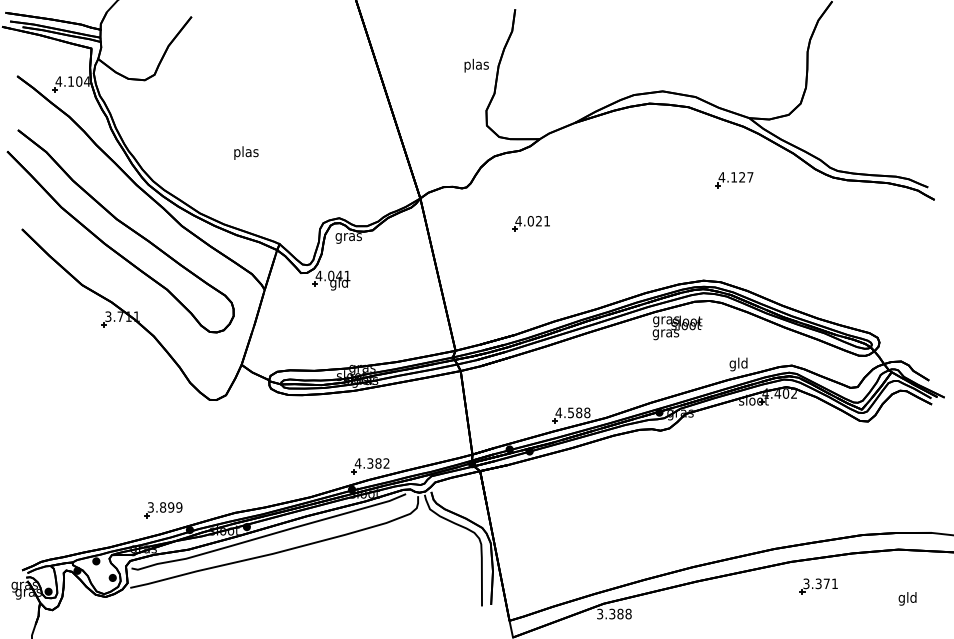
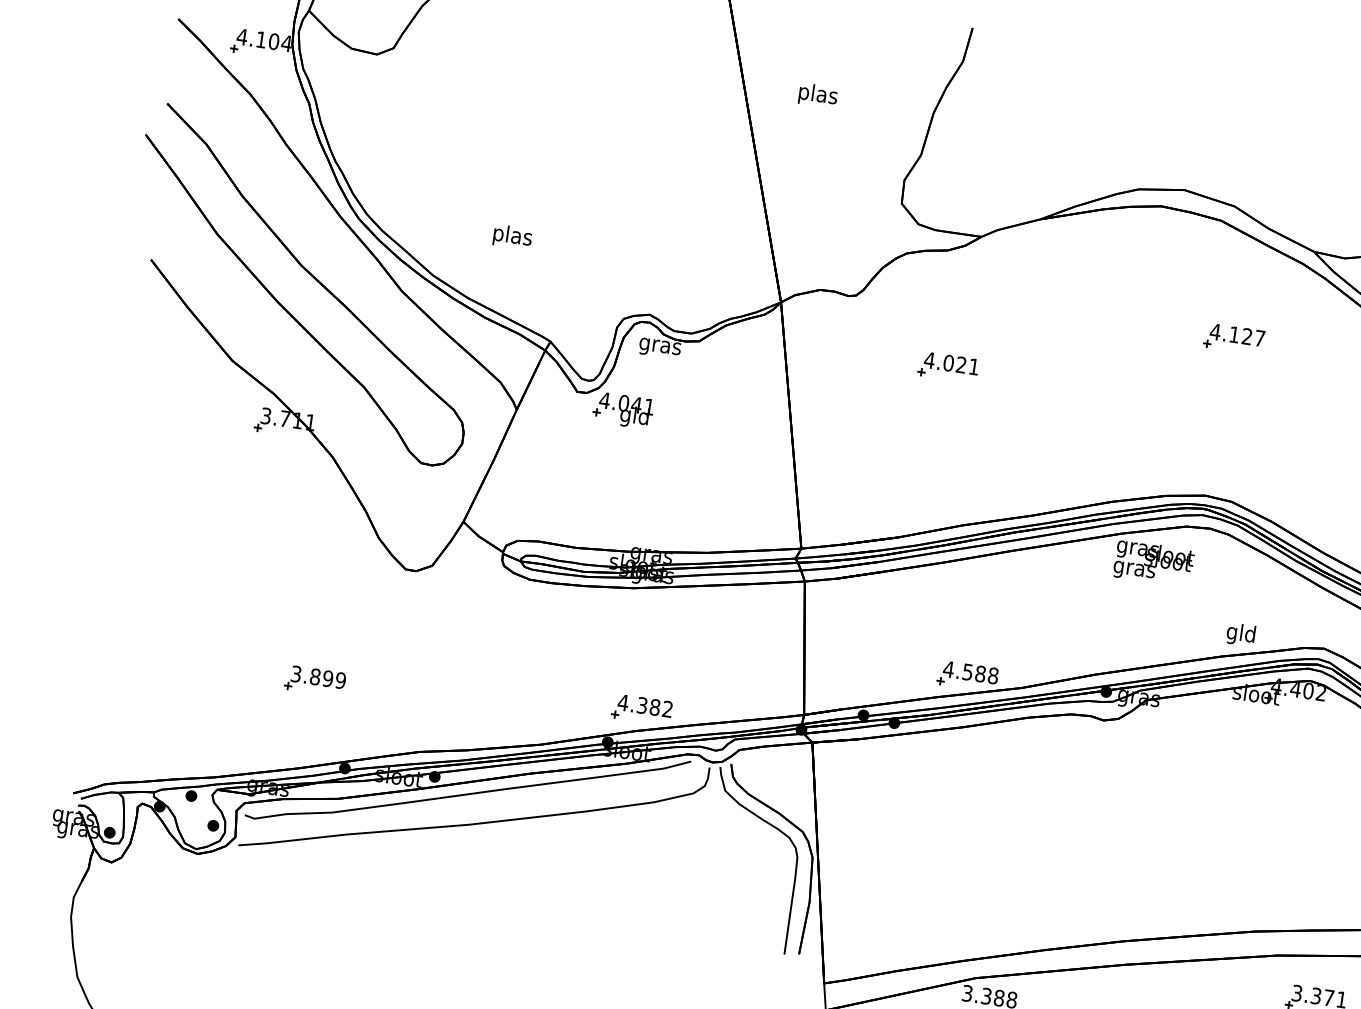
text: (476, 65) -> (817, 95), moved
text: (246, 152) -> (512, 236), moved
part: (734, 180) -> (1234, 339), moved
part: (163, 510) -> (315, 681), moved

